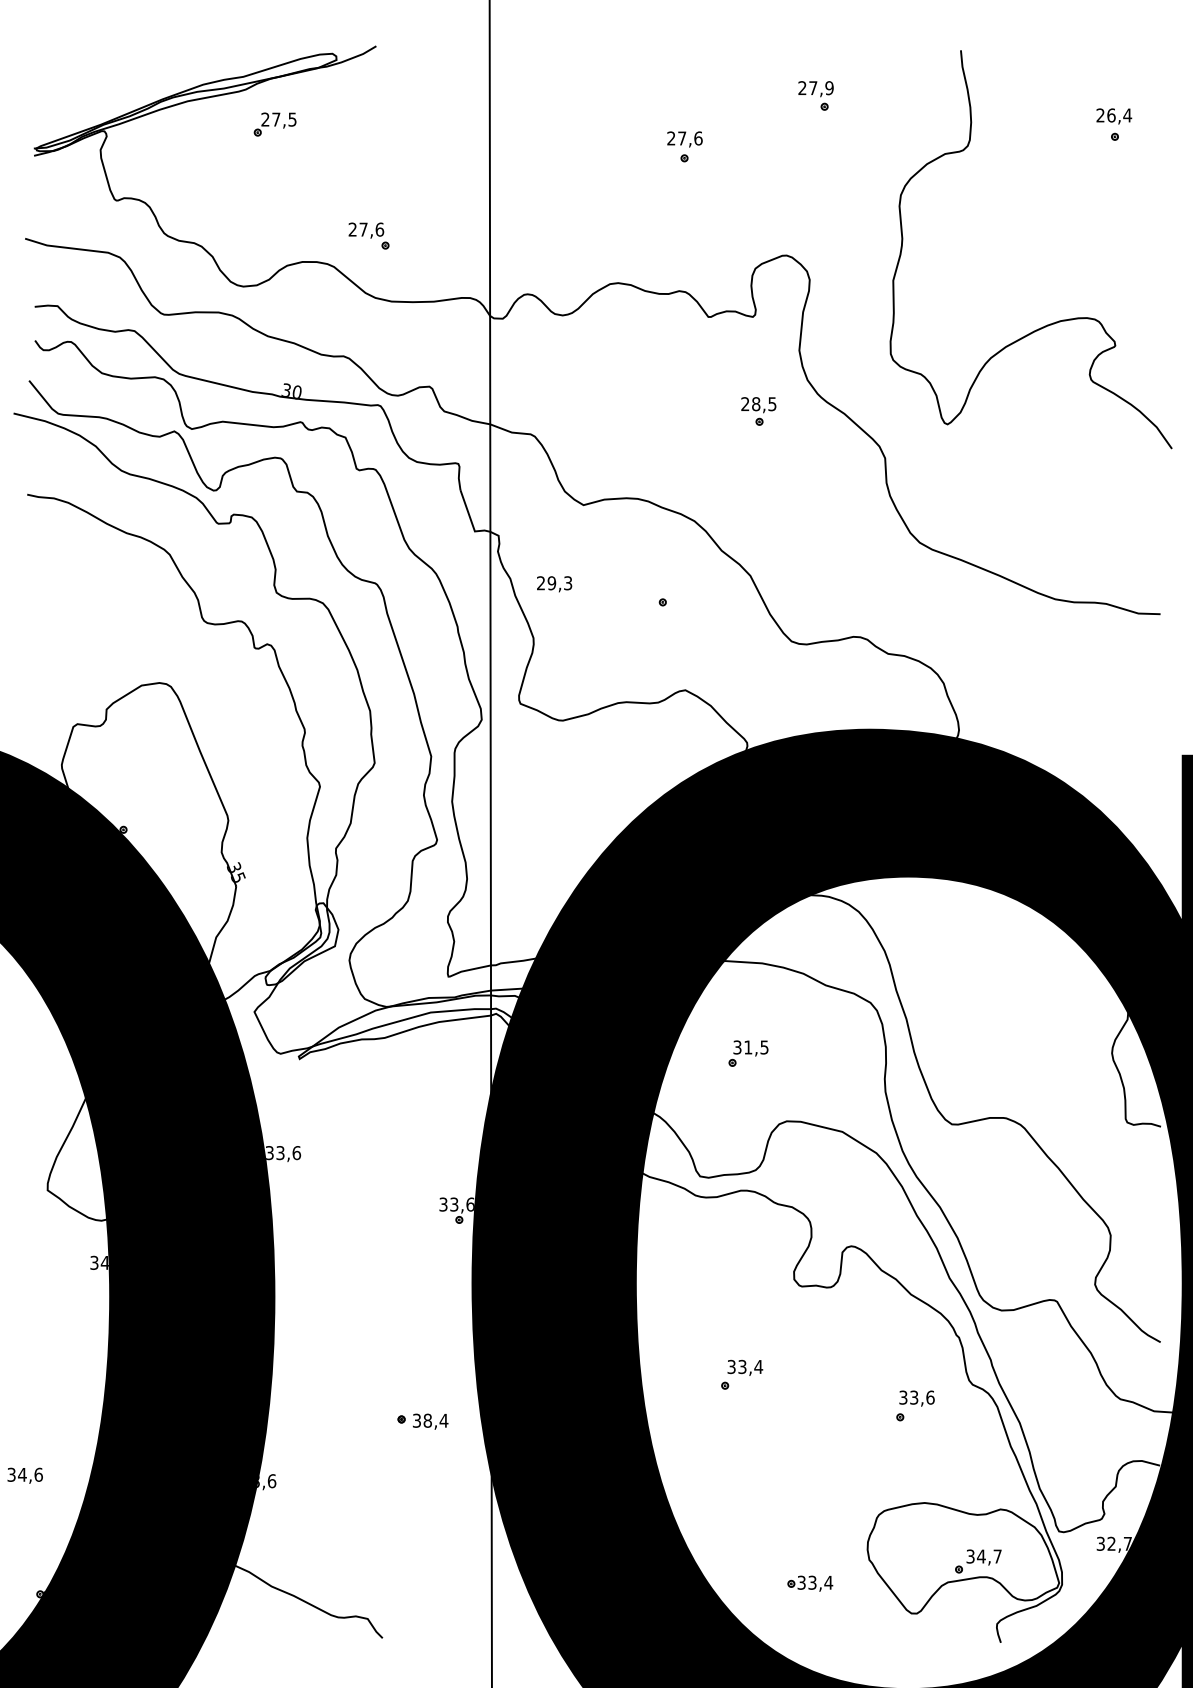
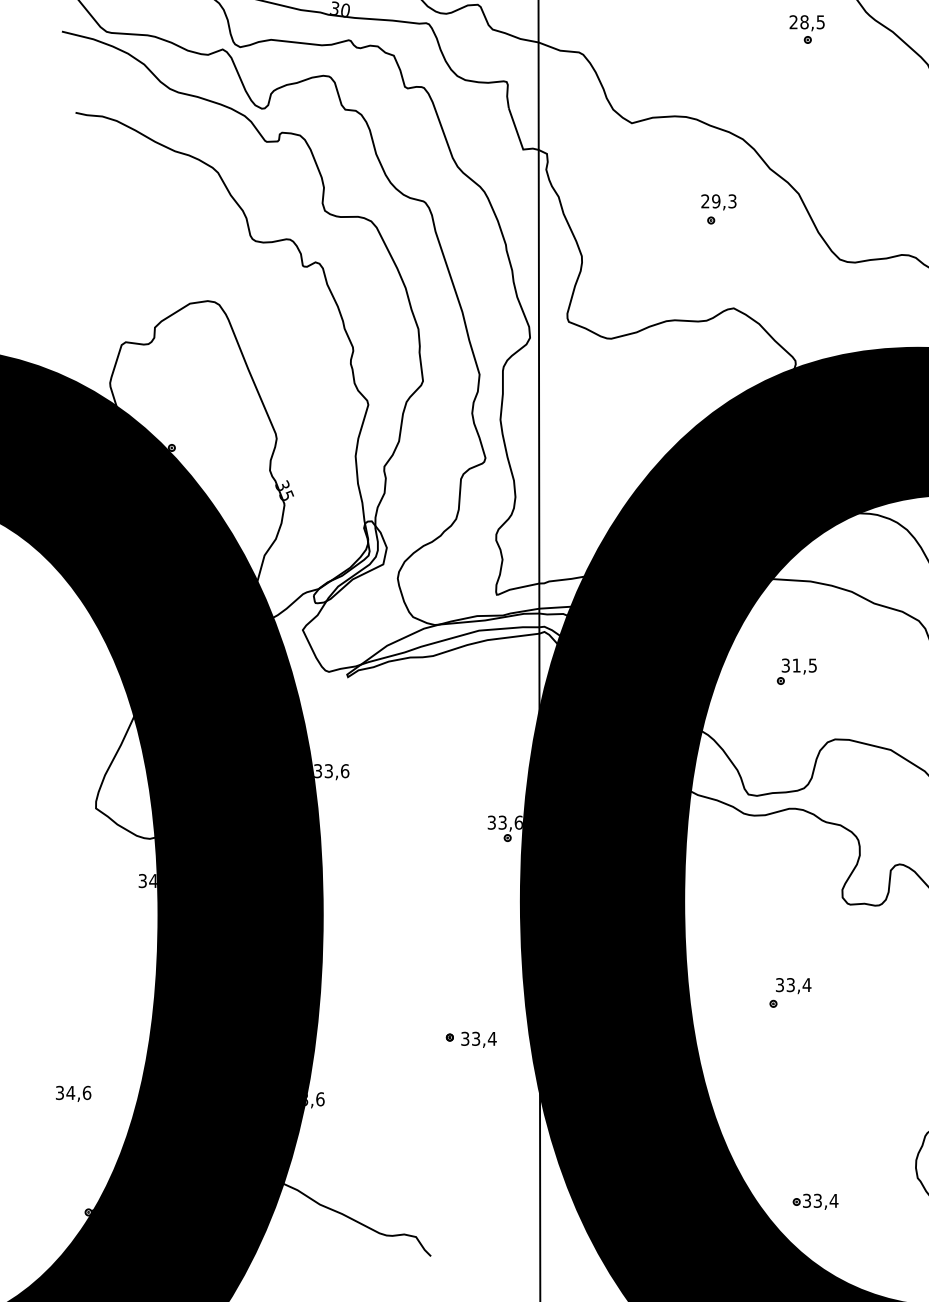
text: (554, 584) -> (718, 202), moved
text: (427, 1420) -> (475, 1038), 38,4 -> 33,4
part: (810, 1583) -> (815, 1201), moved

